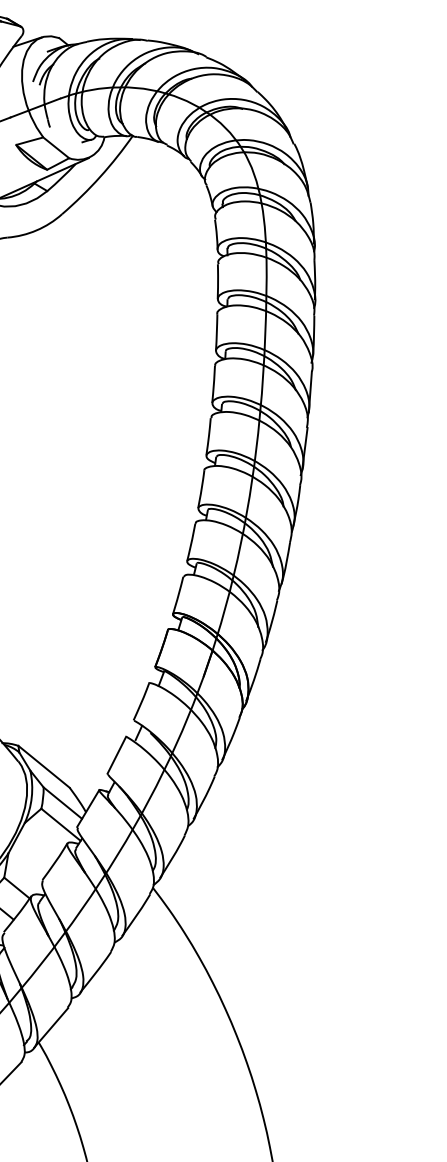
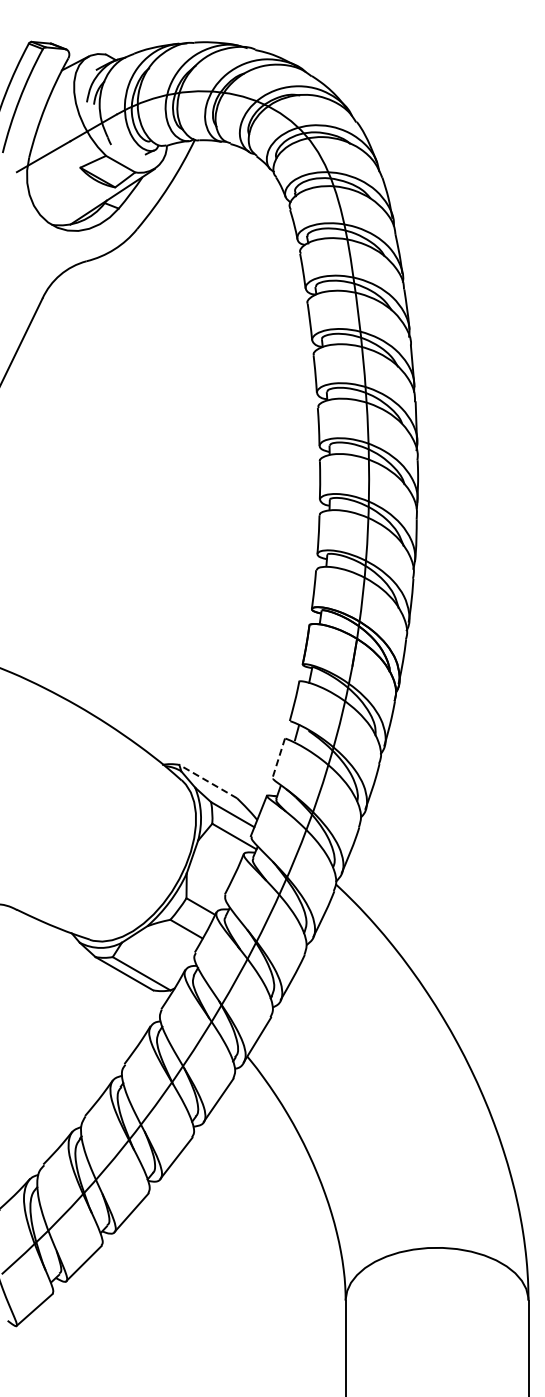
line: (116, 755) -> (278, 758), solid -> dashed
line: (43, 766) -> (207, 781), solid -> dashed

